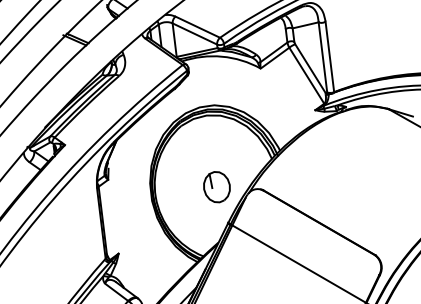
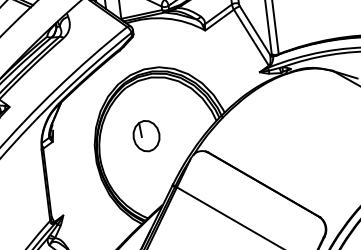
part: (216, 187) -> (146, 136), moved

